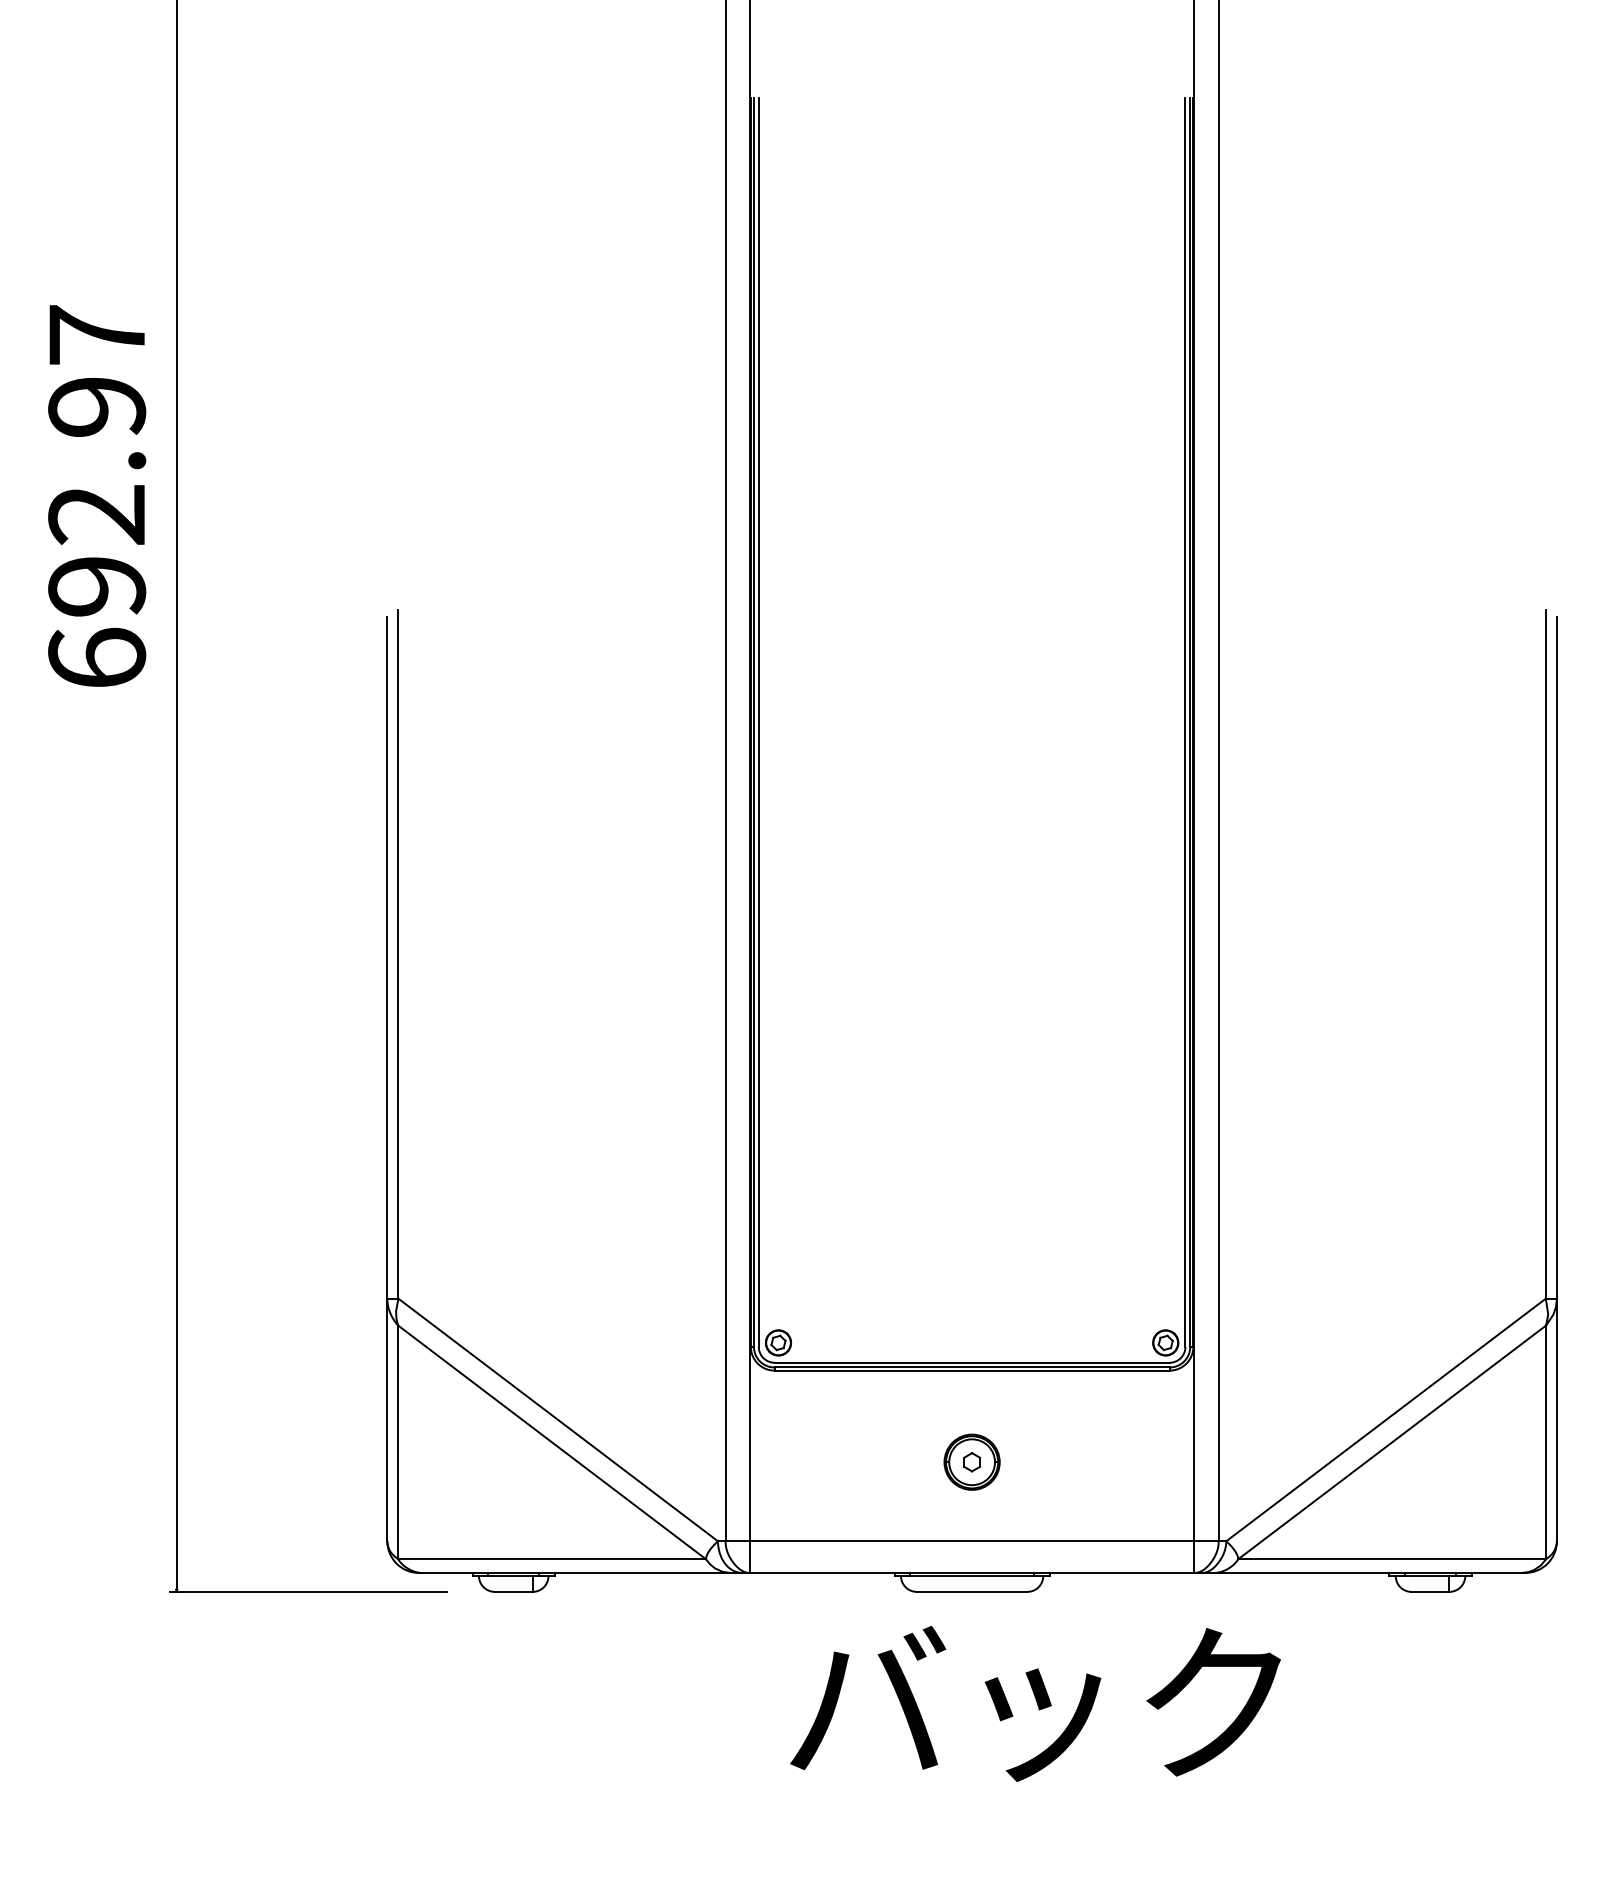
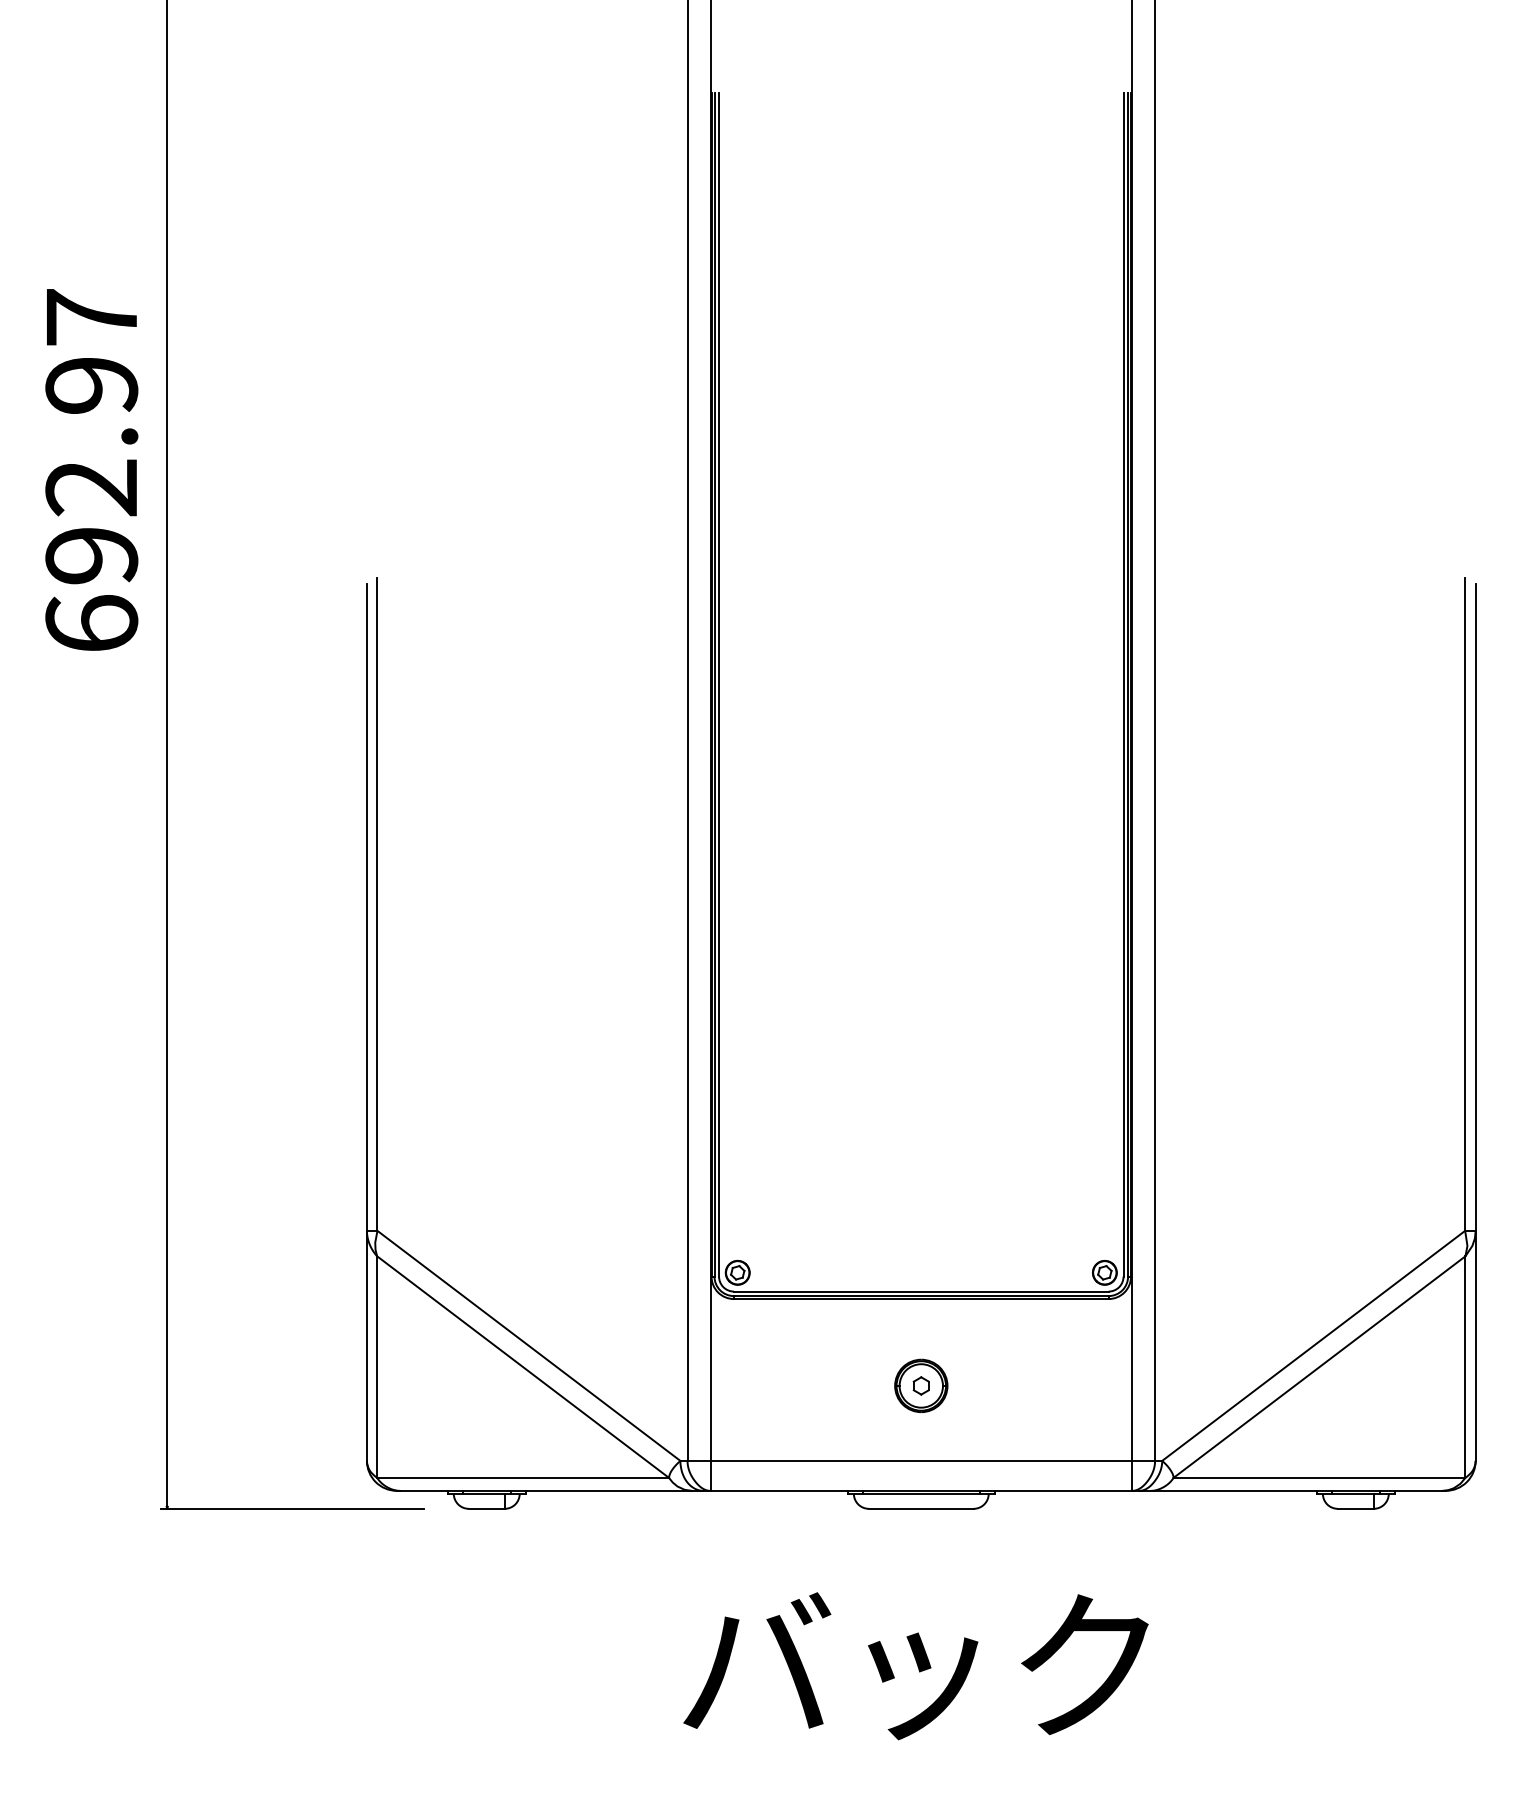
text: (1035, 1703) -> (915, 1665), moved

